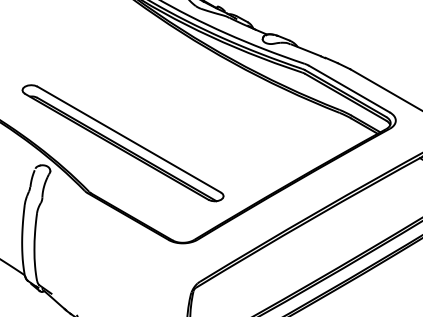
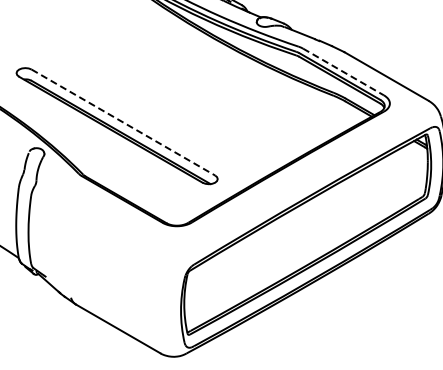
line: (349, 89) -> (343, 72), solid -> dashed
line: (129, 139) -> (123, 122), solid -> dashed

